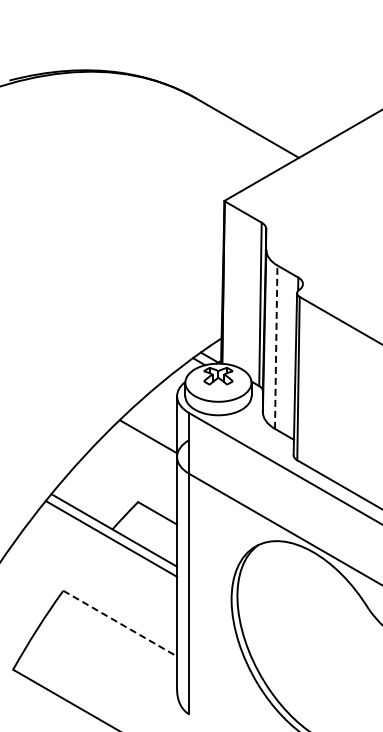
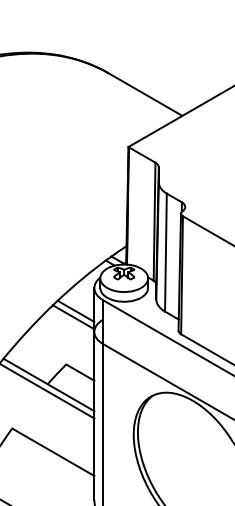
line: (276, 347) -> (166, 252), dashed -> solid
line: (151, 428) -> (75, 311), added
line: (120, 623) -> (53, 452), dashed -> solid

